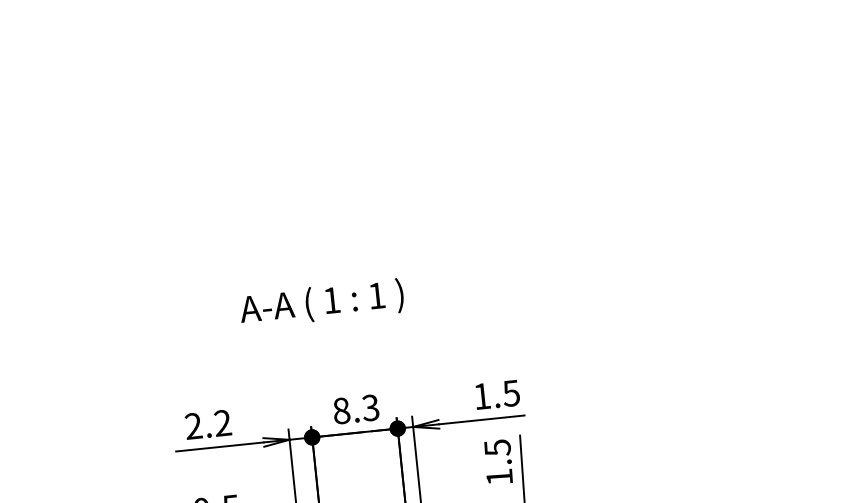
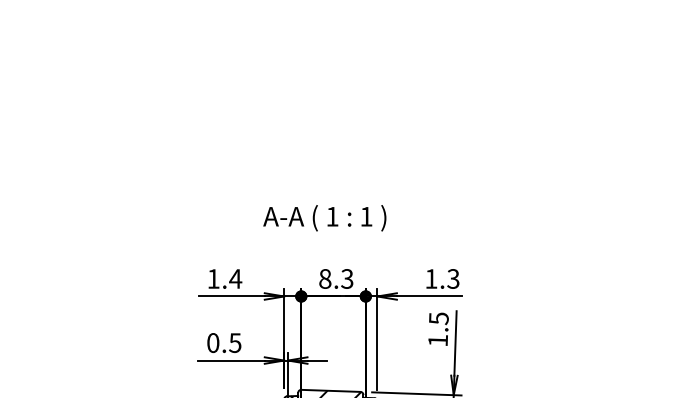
text: (321, 303) -> (324, 218), moved
text: (511, 392) -> (453, 278), 1.5 -> 1.3
text: (208, 424) -> (224, 278), 2.2 -> 1.4

